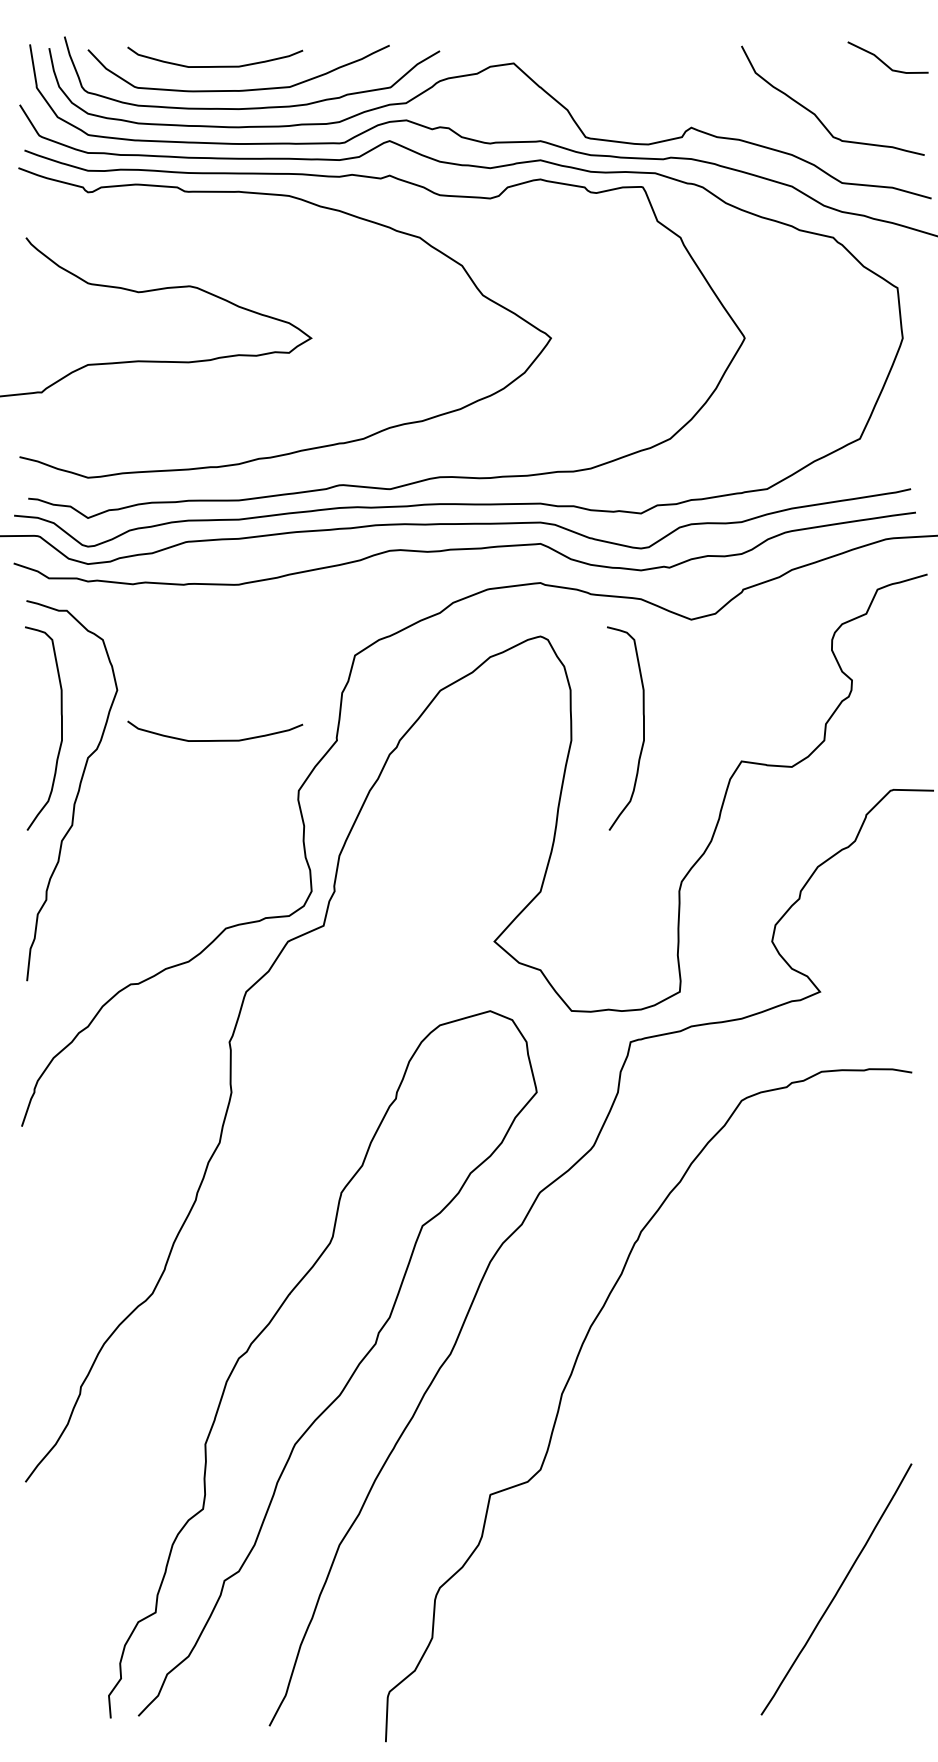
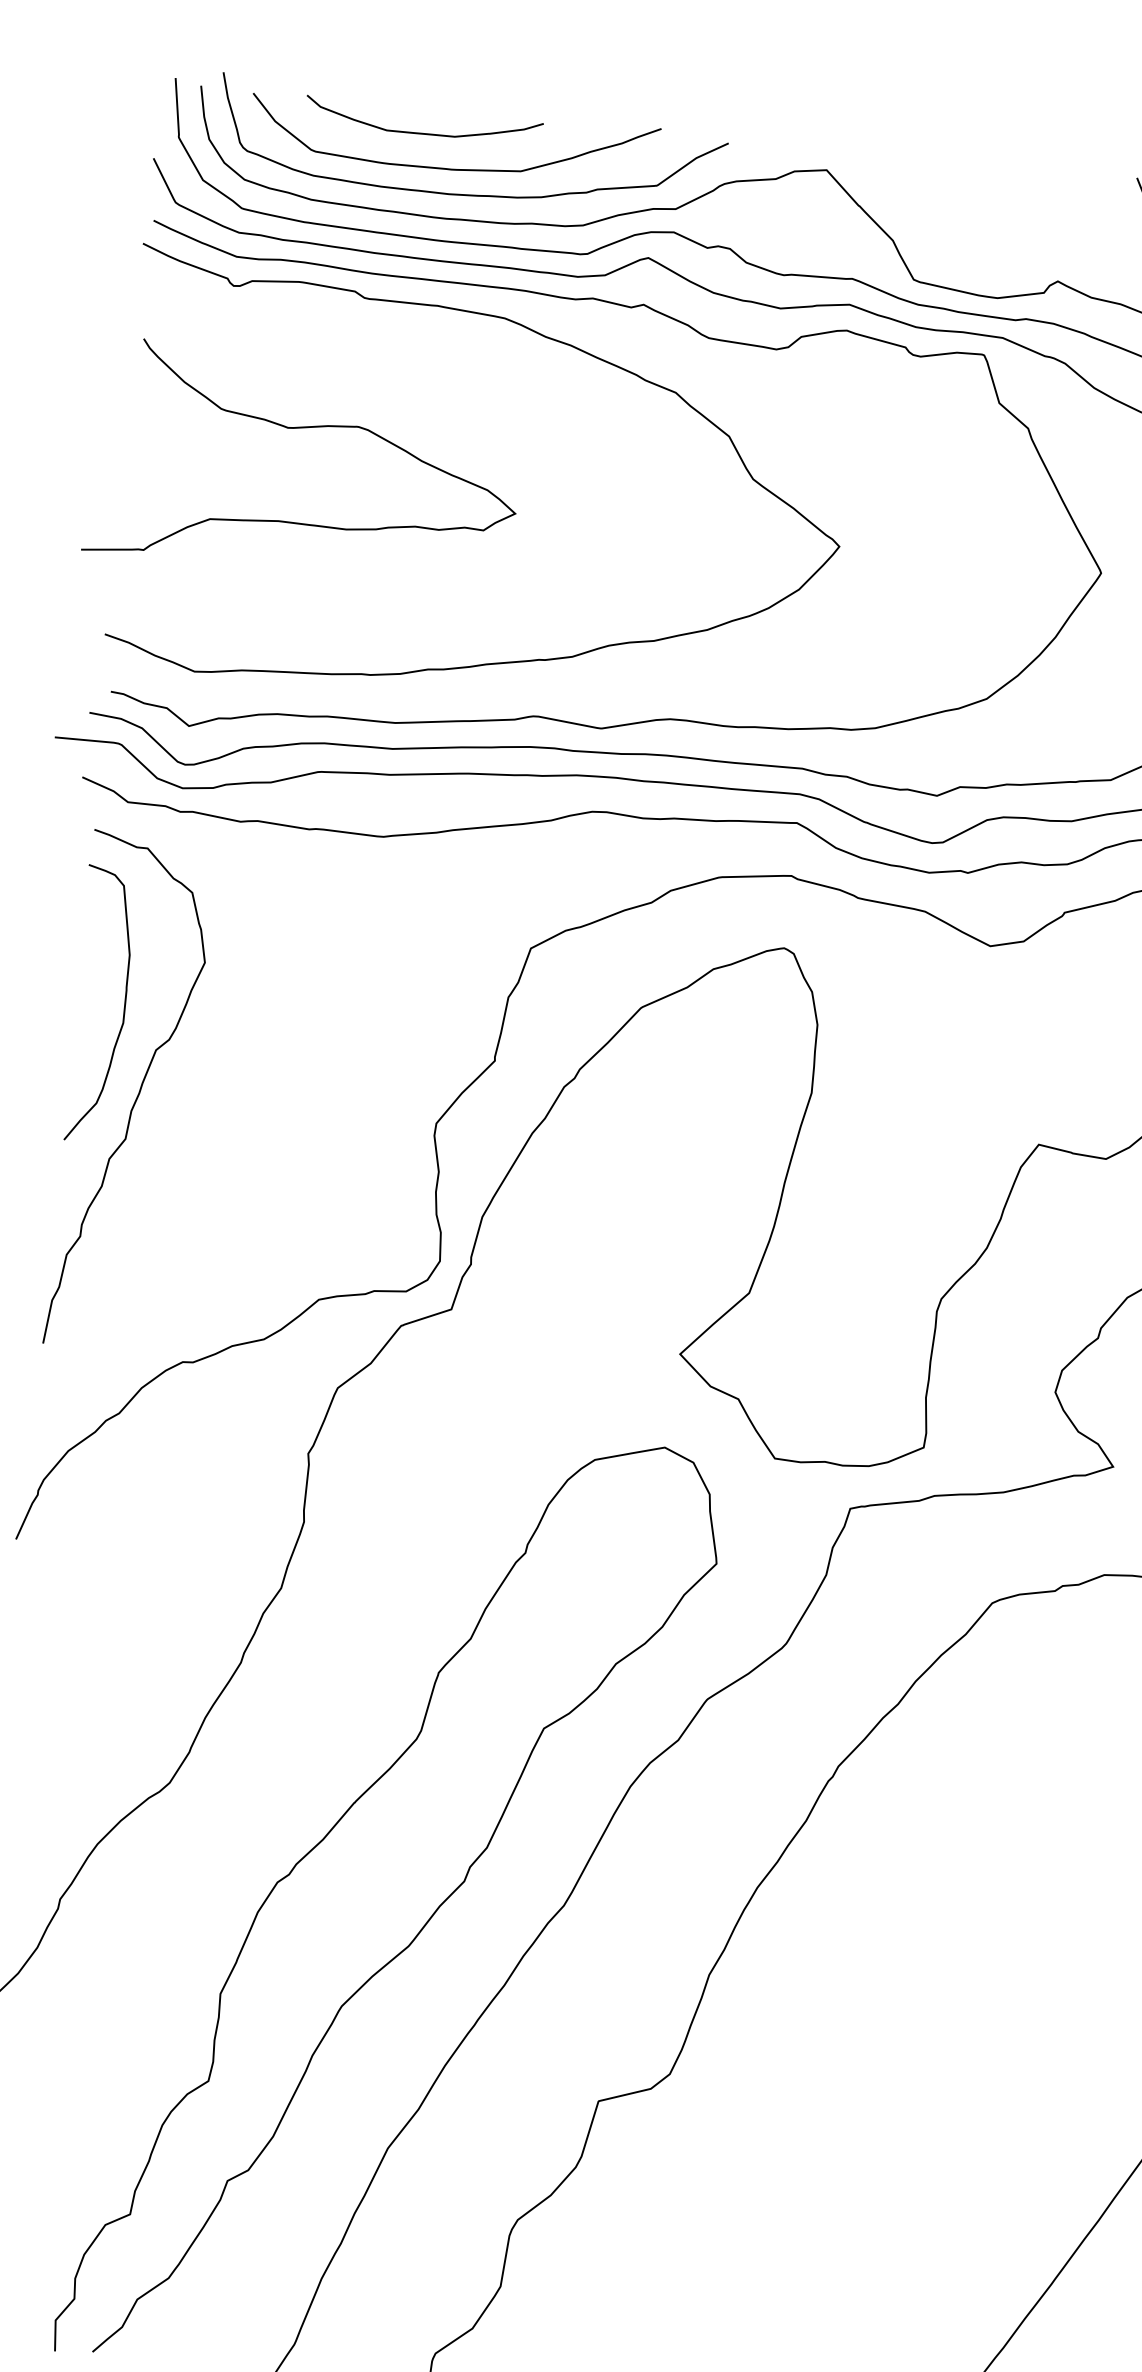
curve: (643, 728) -> (910, 1086), removed
curve: (217, 739) -> (333, 1043), removed

